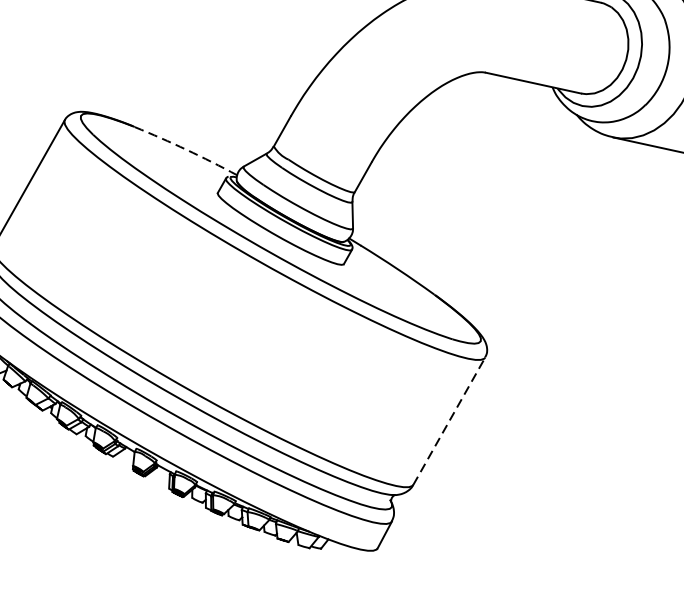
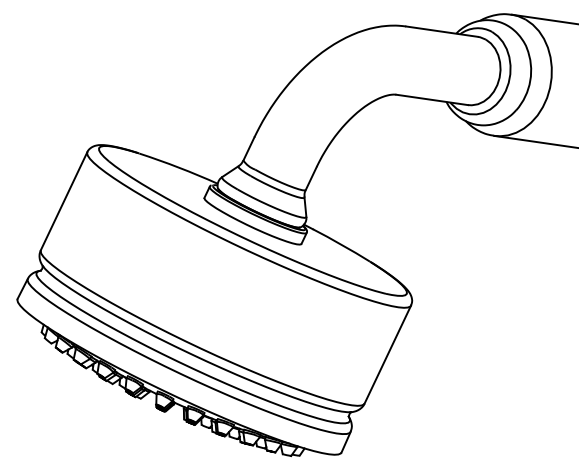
arc: (187, 149) -> (179, 167), dashed -> solid
line: (450, 421) -> (388, 354), dashed -> solid

